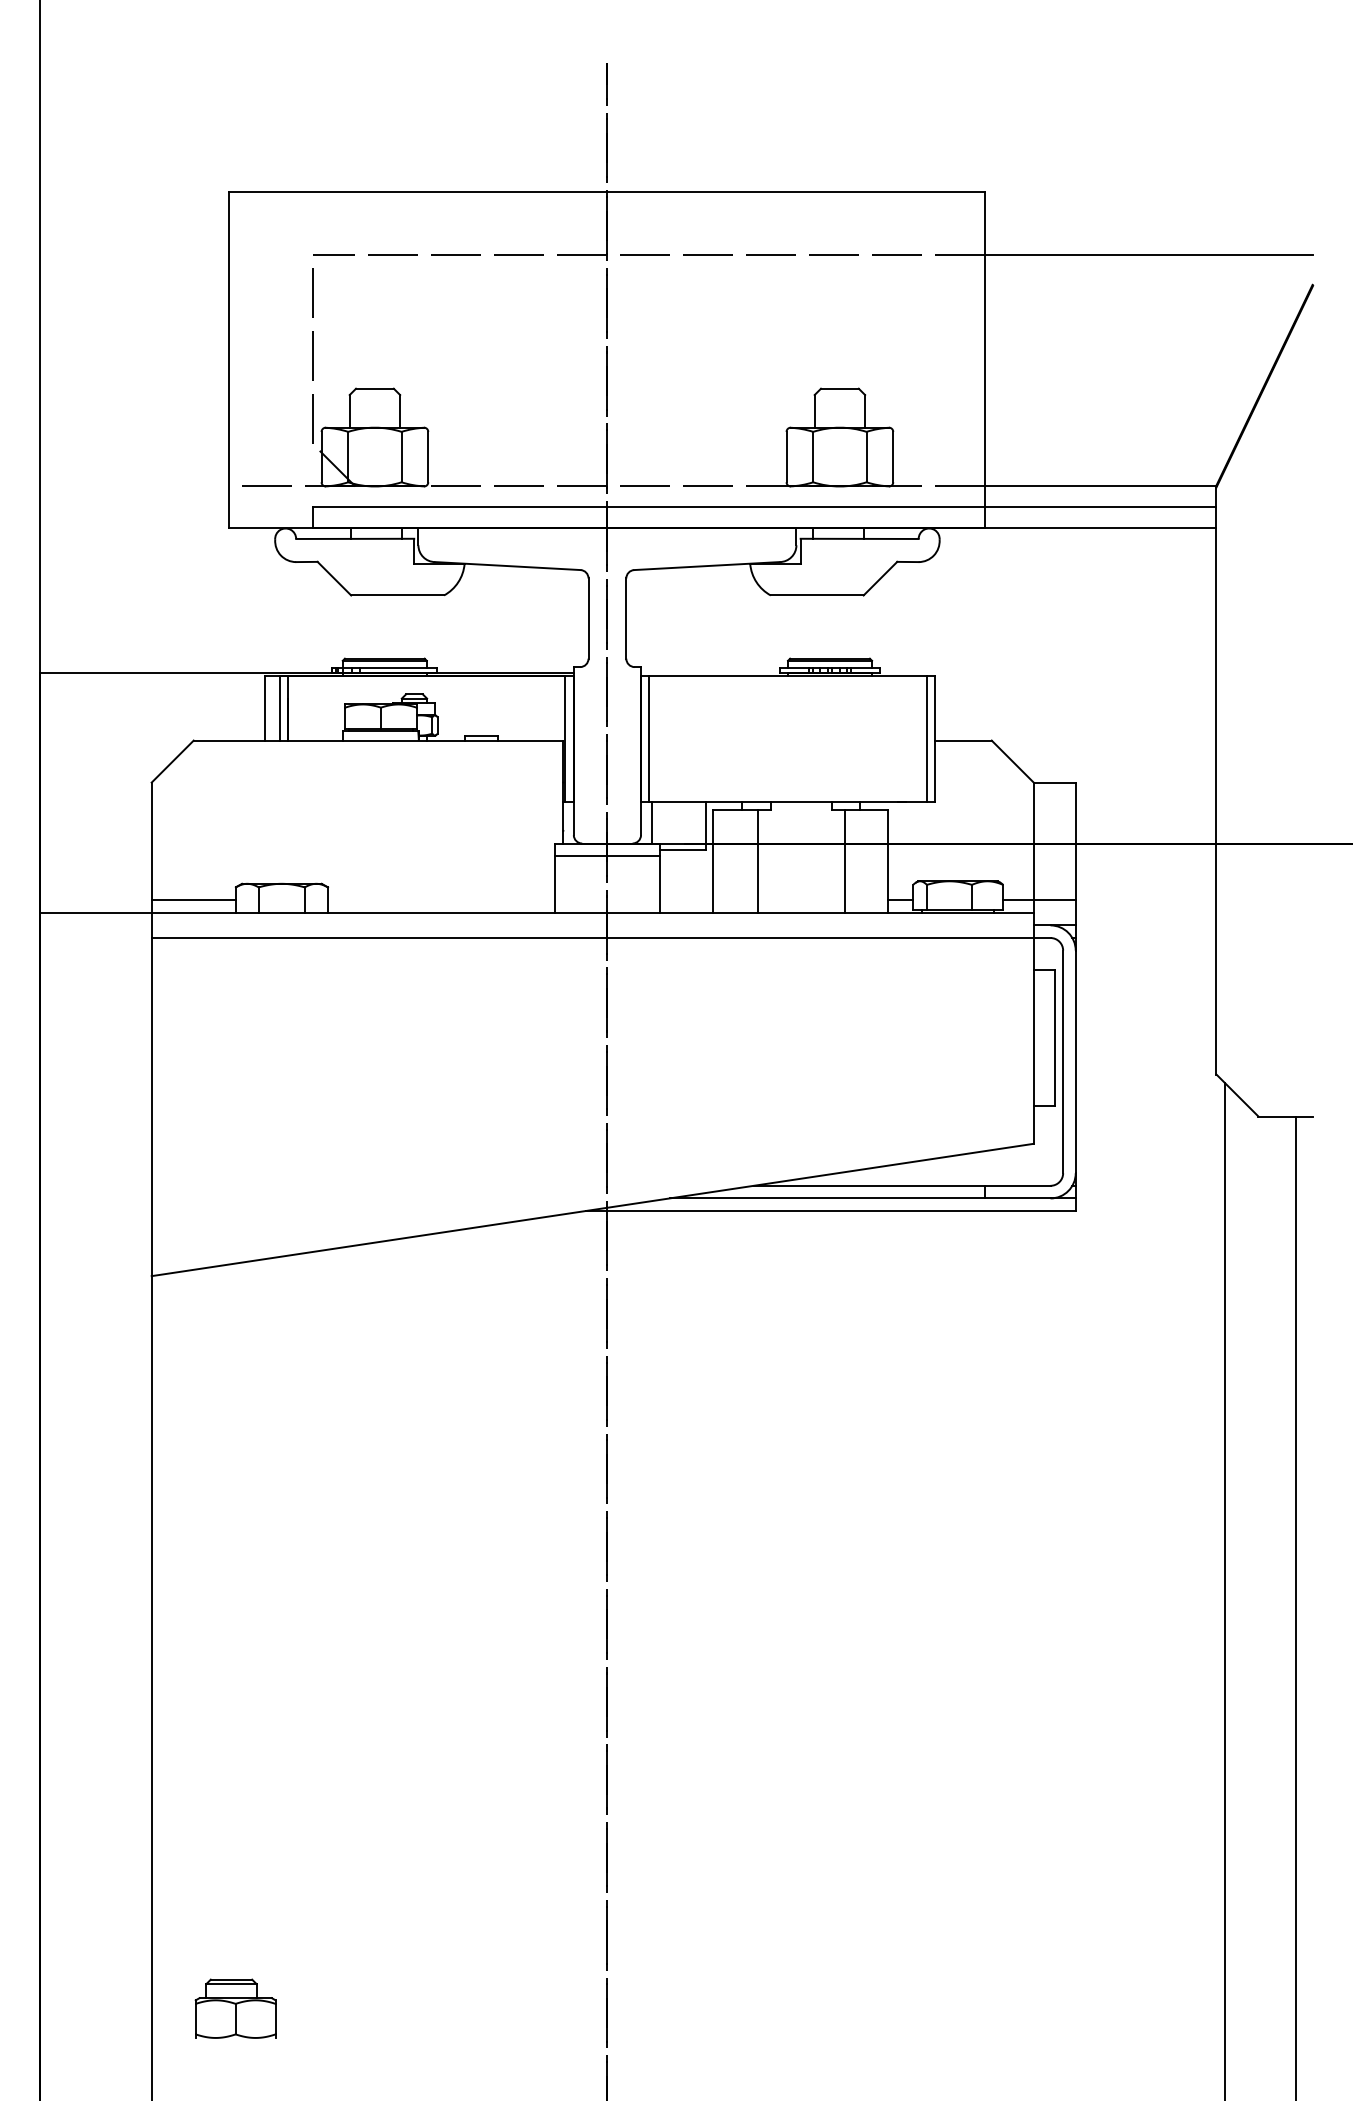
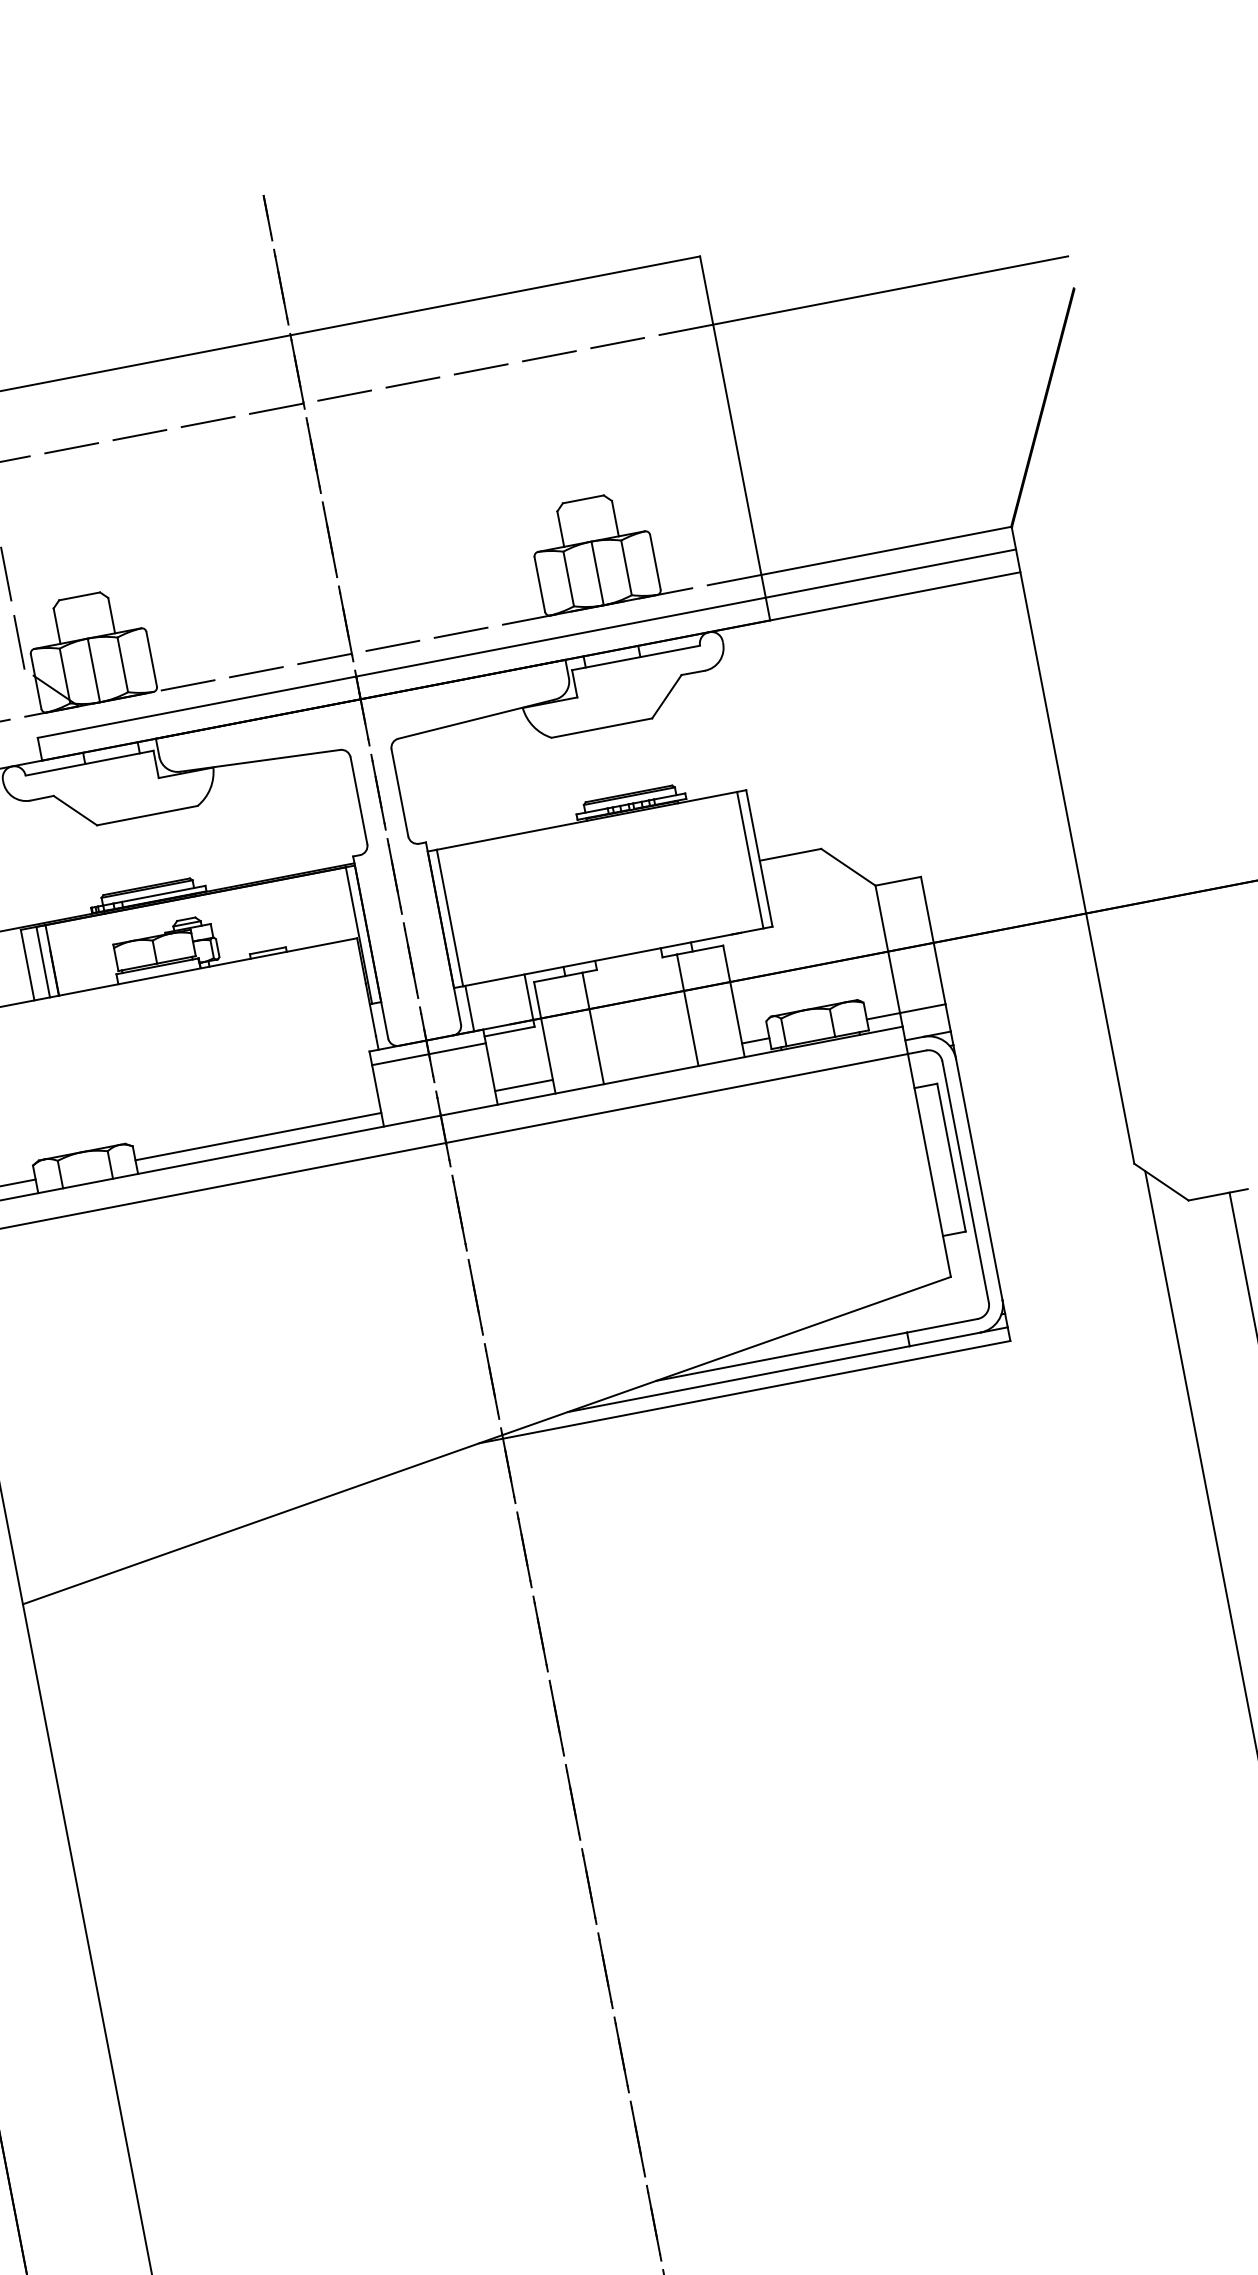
line: (374, 456) -> (93, 669), added
line: (839, 456) -> (597, 572), added
line: (440, 900) -> (257, 1137), added
line: (686, 900) -> (523, 1085), added

